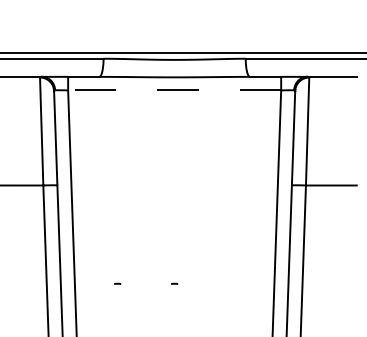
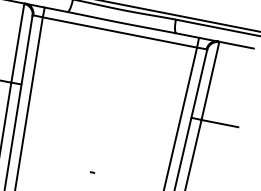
line: (174, 90) -> (119, 32), dashed -> solid
arc: (117, 283) -> (51, 164), removed

